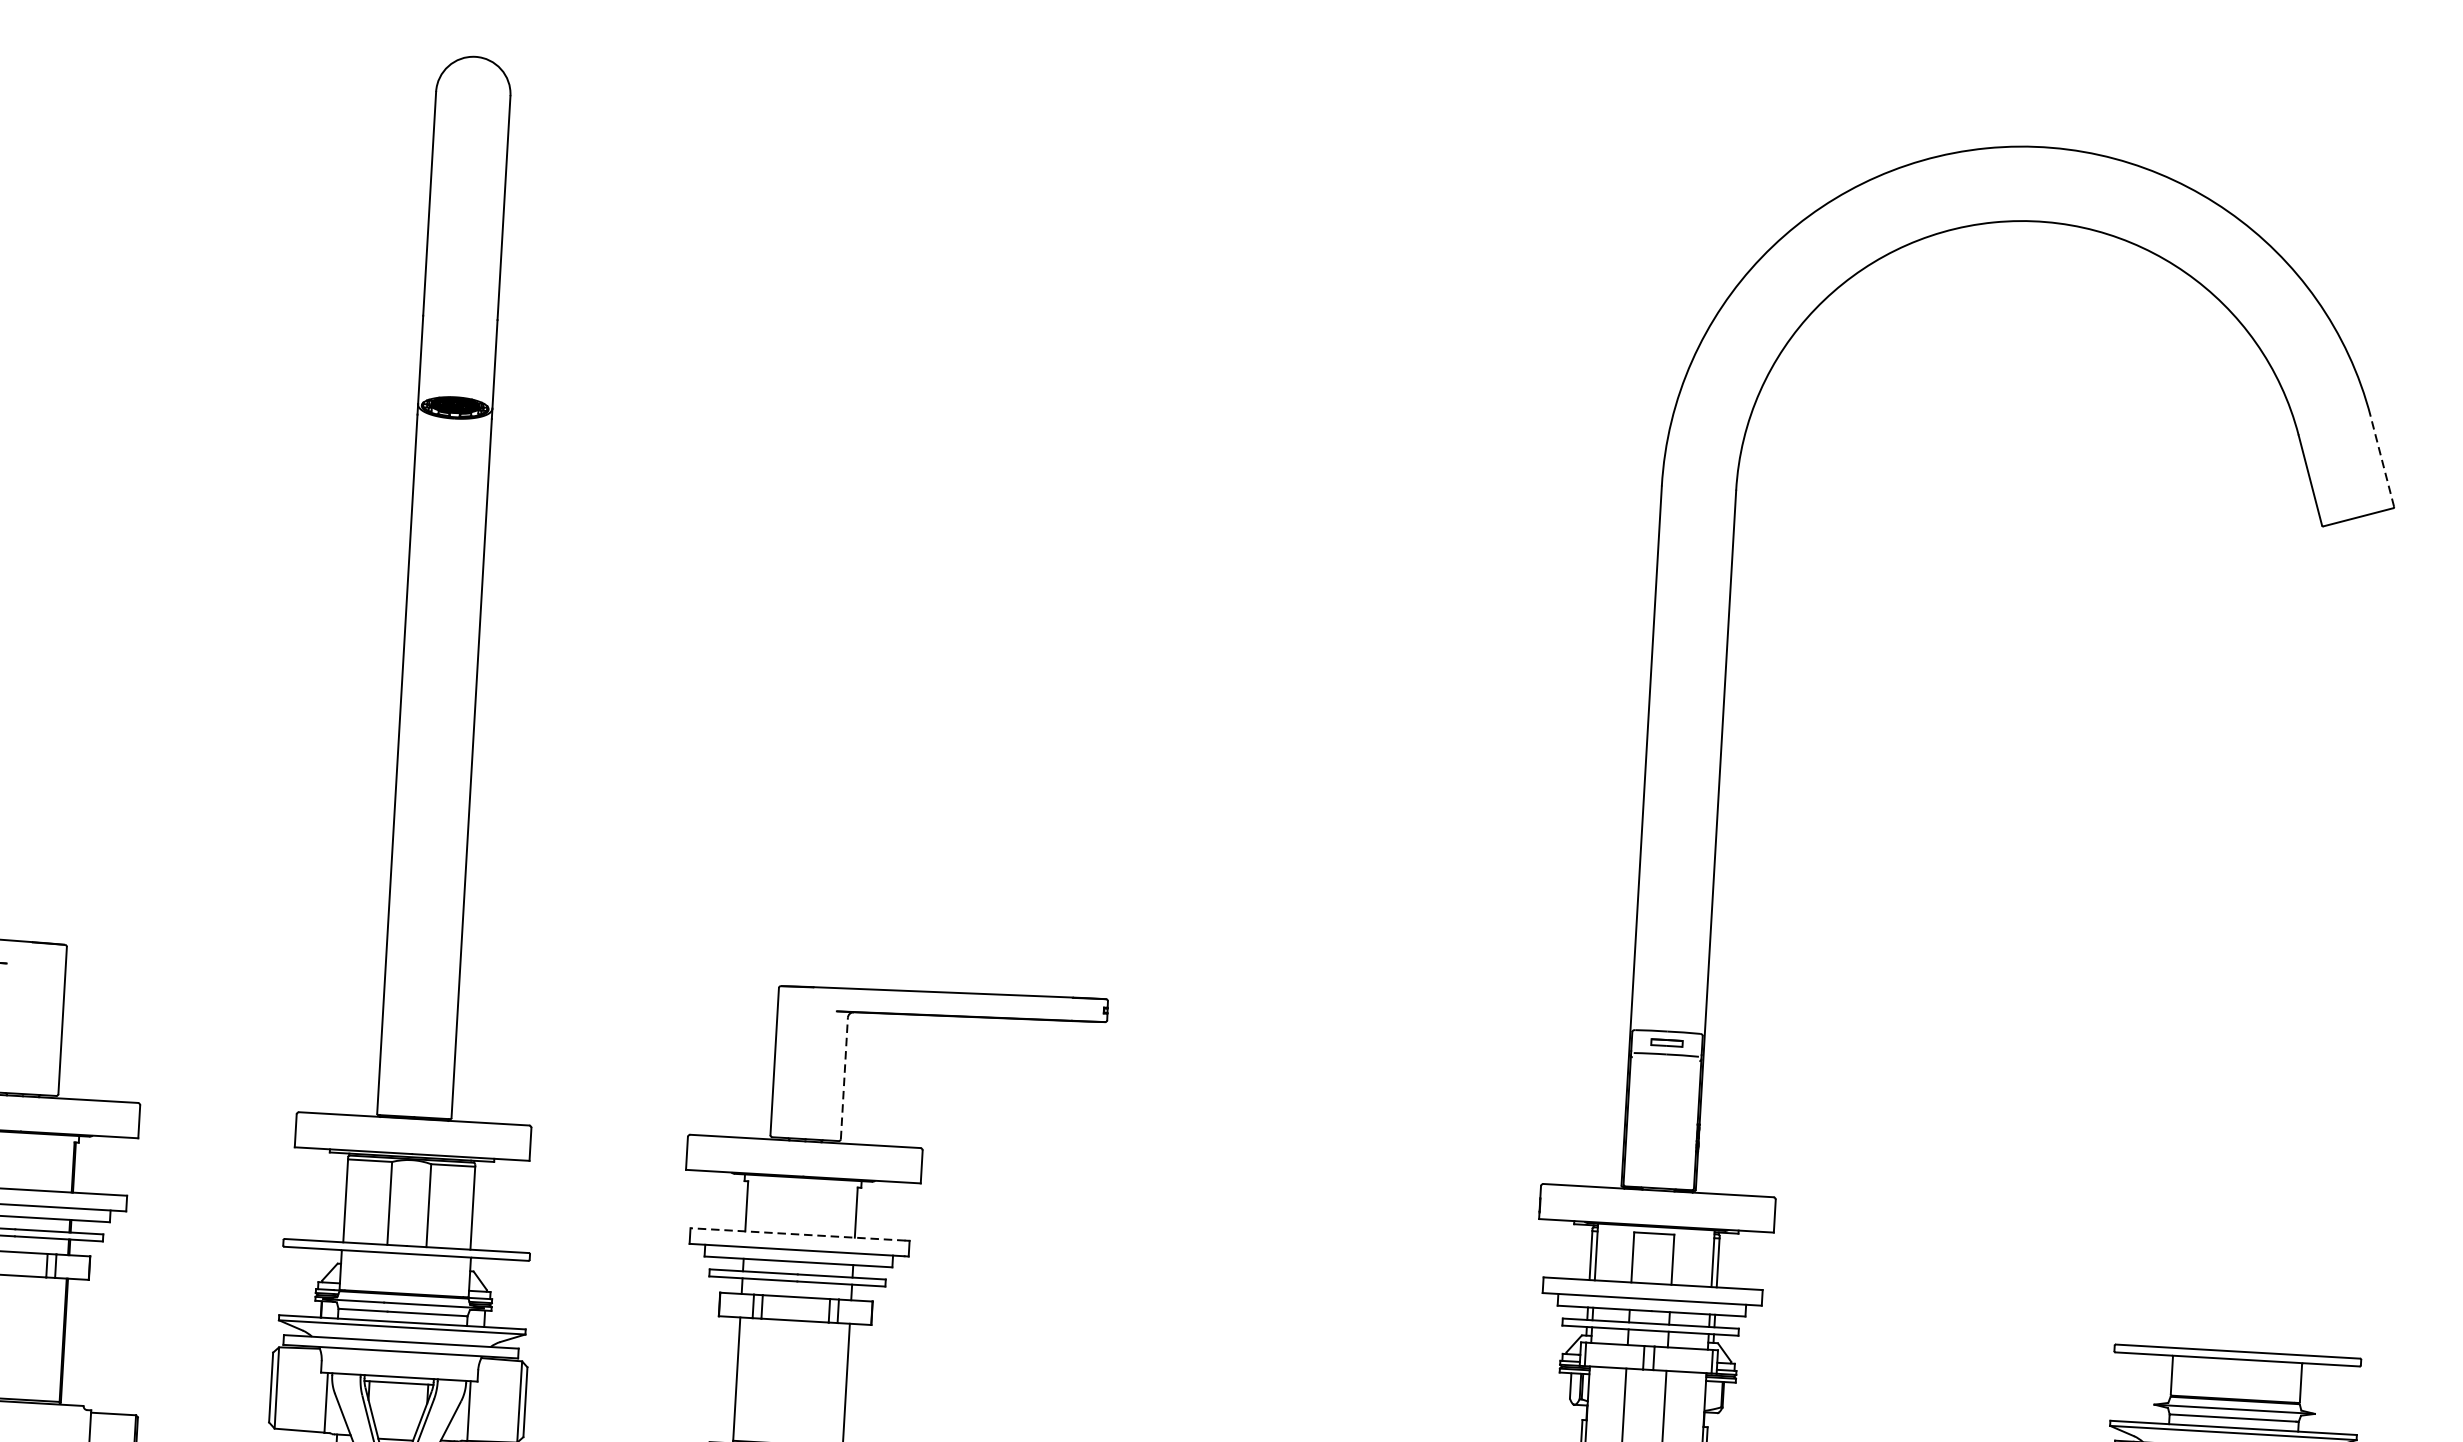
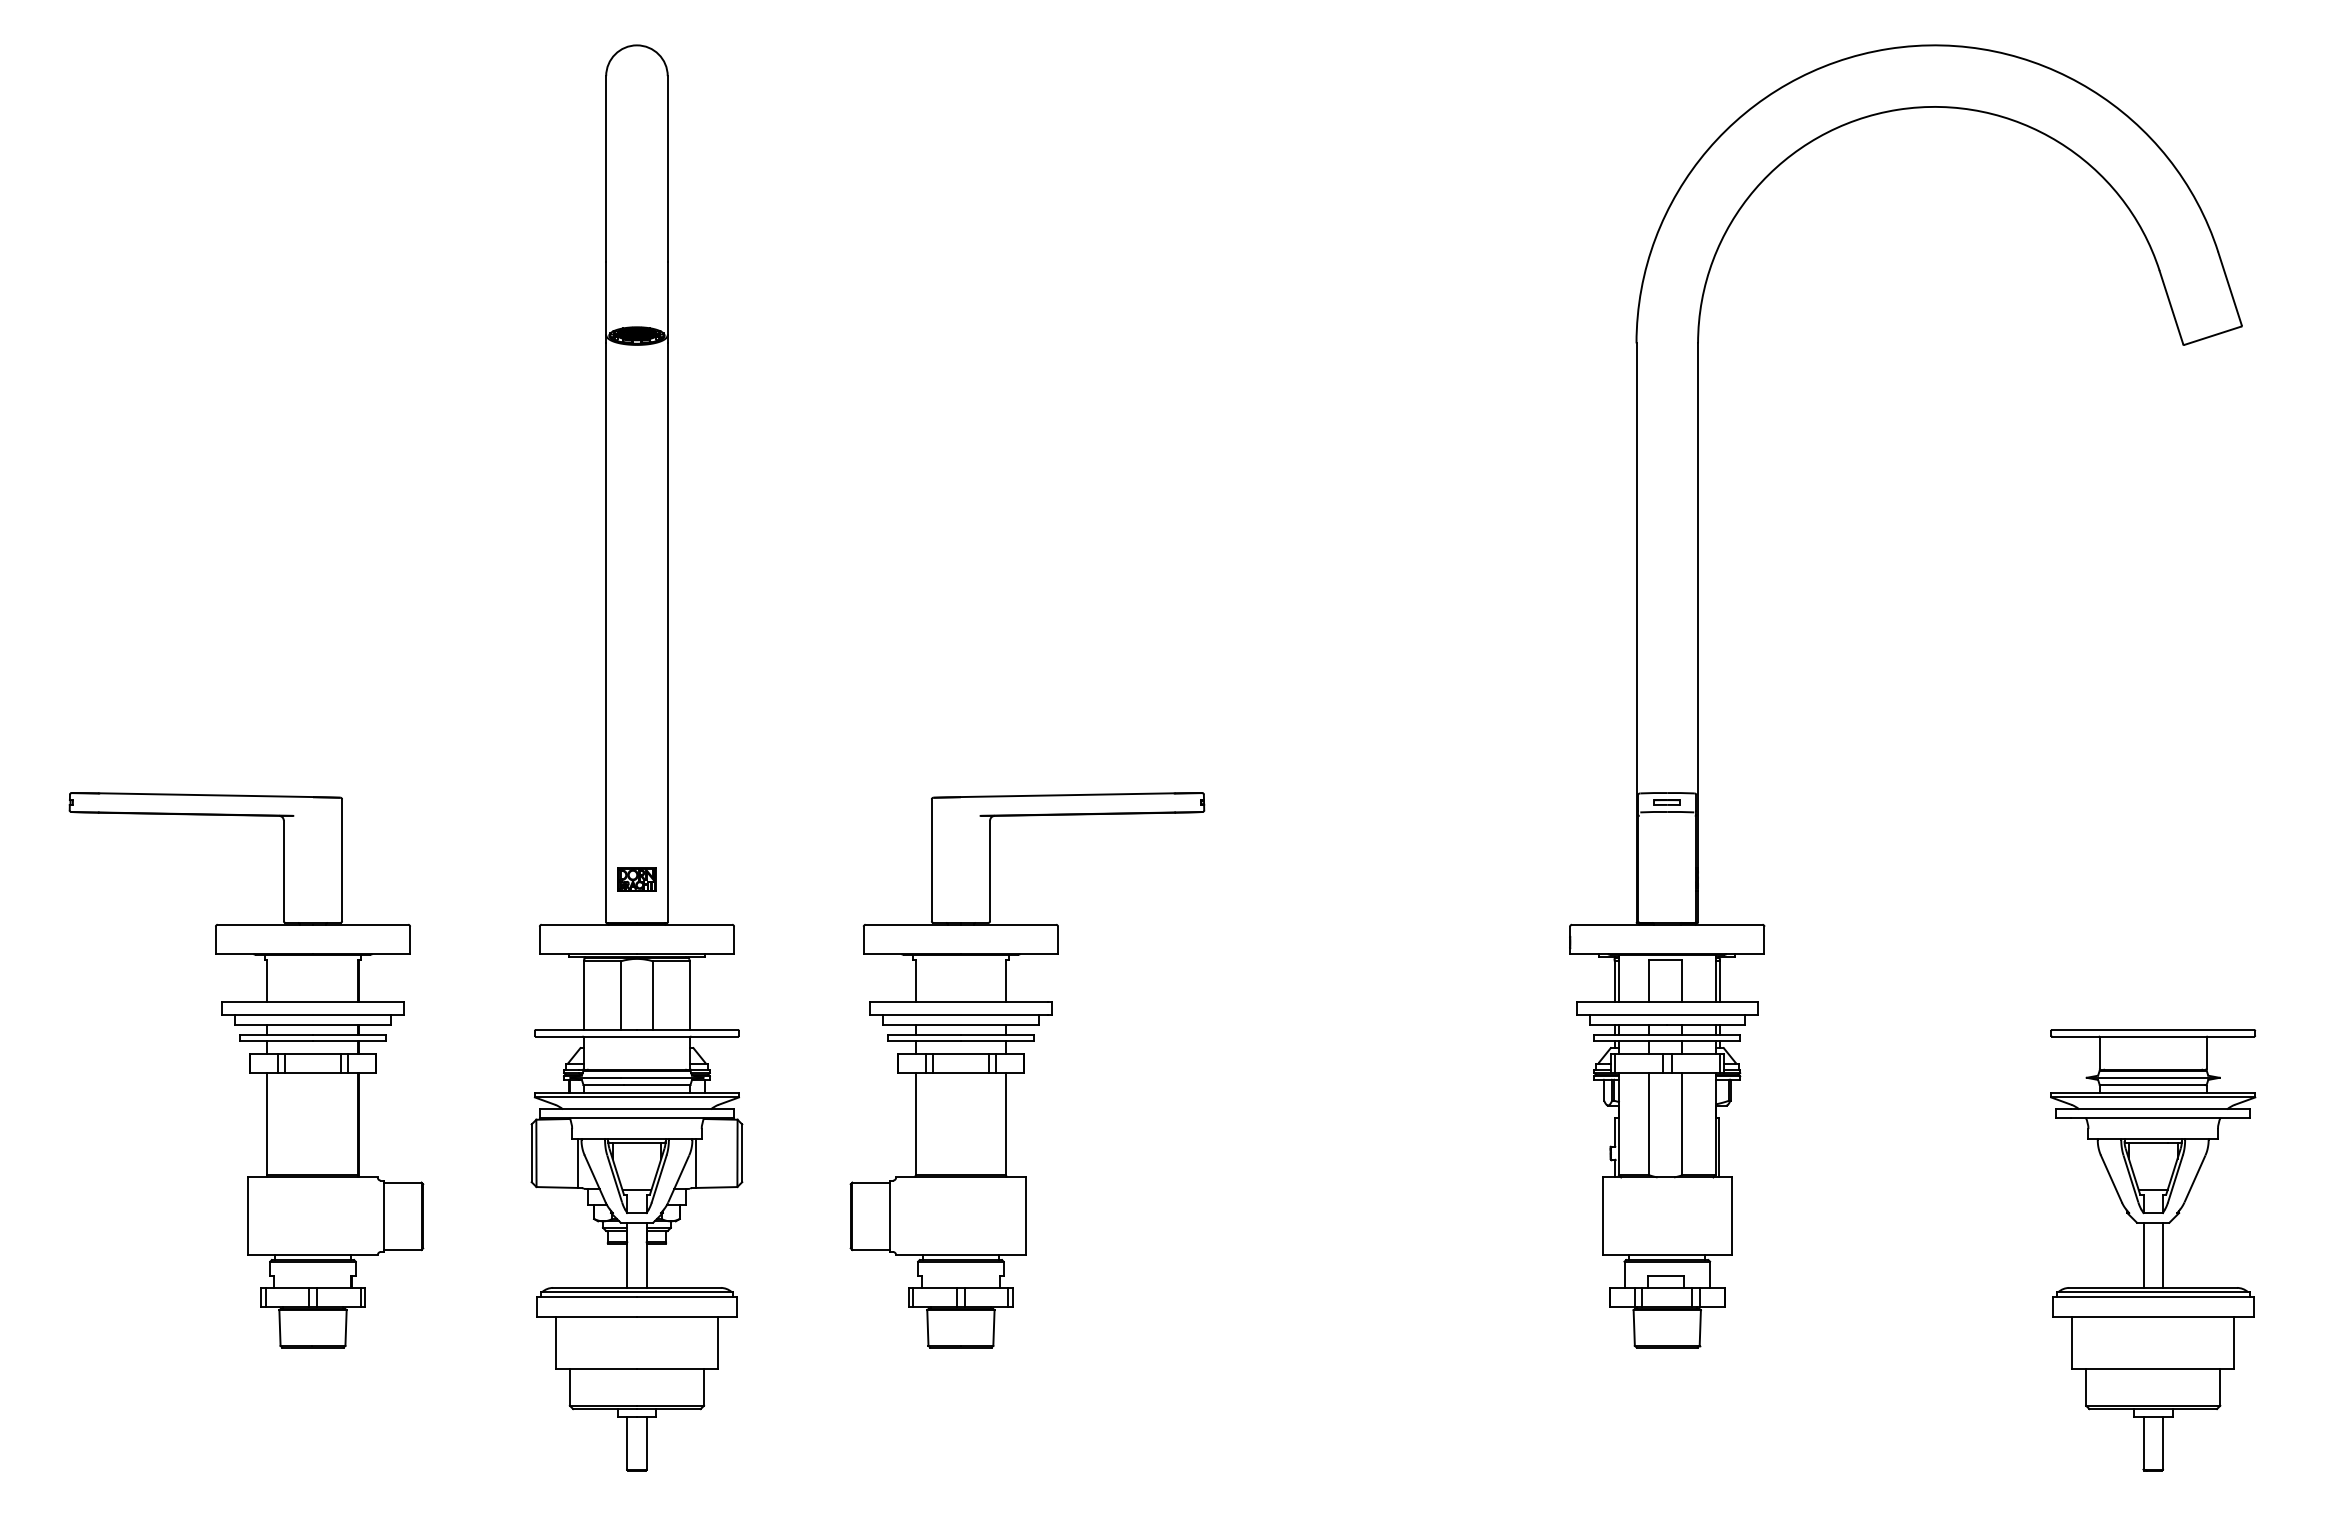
line: (2381, 461) -> (2229, 288), dashed -> solid
part: (416, 1064) -> (636, 879), added
line: (844, 1077) -> (990, 870), dashed -> solid
line: (797, 1233) -> (958, 1001), dashed -> solid

